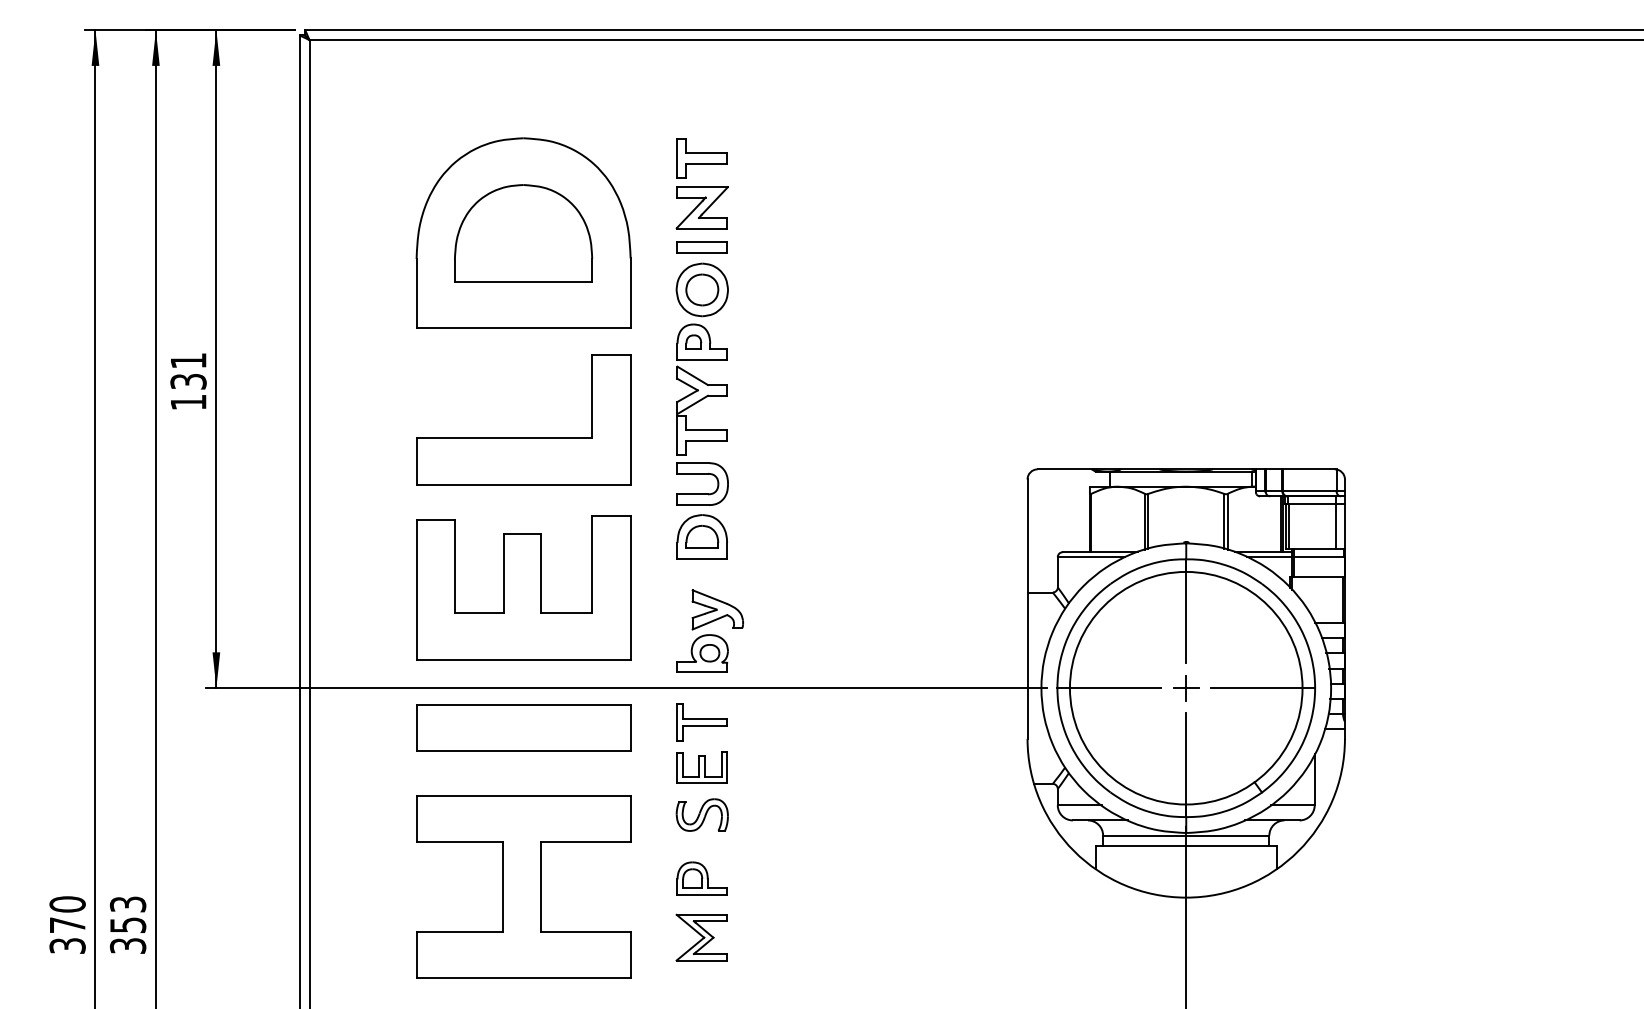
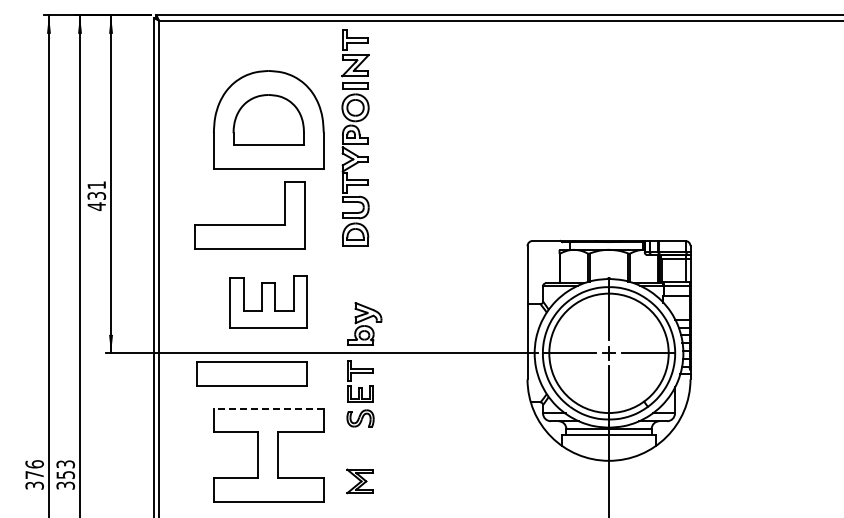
part: (702, 347) -> (355, 137), moved
text: (188, 402) -> (96, 206), 131 -> 431
part: (523, 437) -> (249, 224), moved
part: (523, 587) -> (268, 301), size x0.7
part: (523, 727) -> (251, 373), moved
line: (523, 795) -> (268, 408), solid -> dashed
part: (702, 877) -> (360, 450), removed
text: (67, 904) -> (34, 464), 370 -> 376

